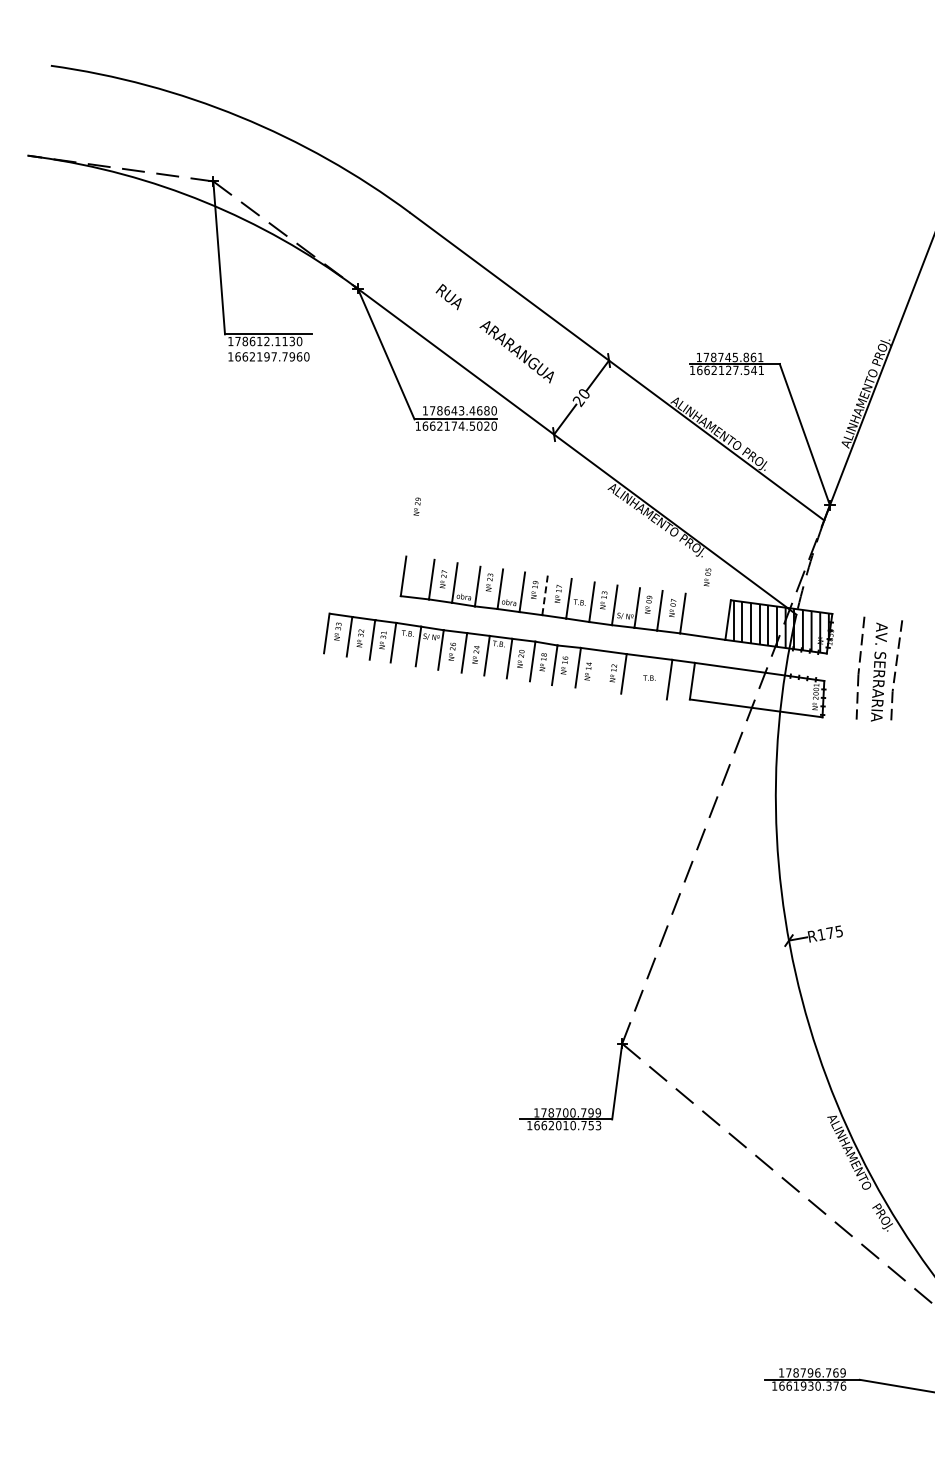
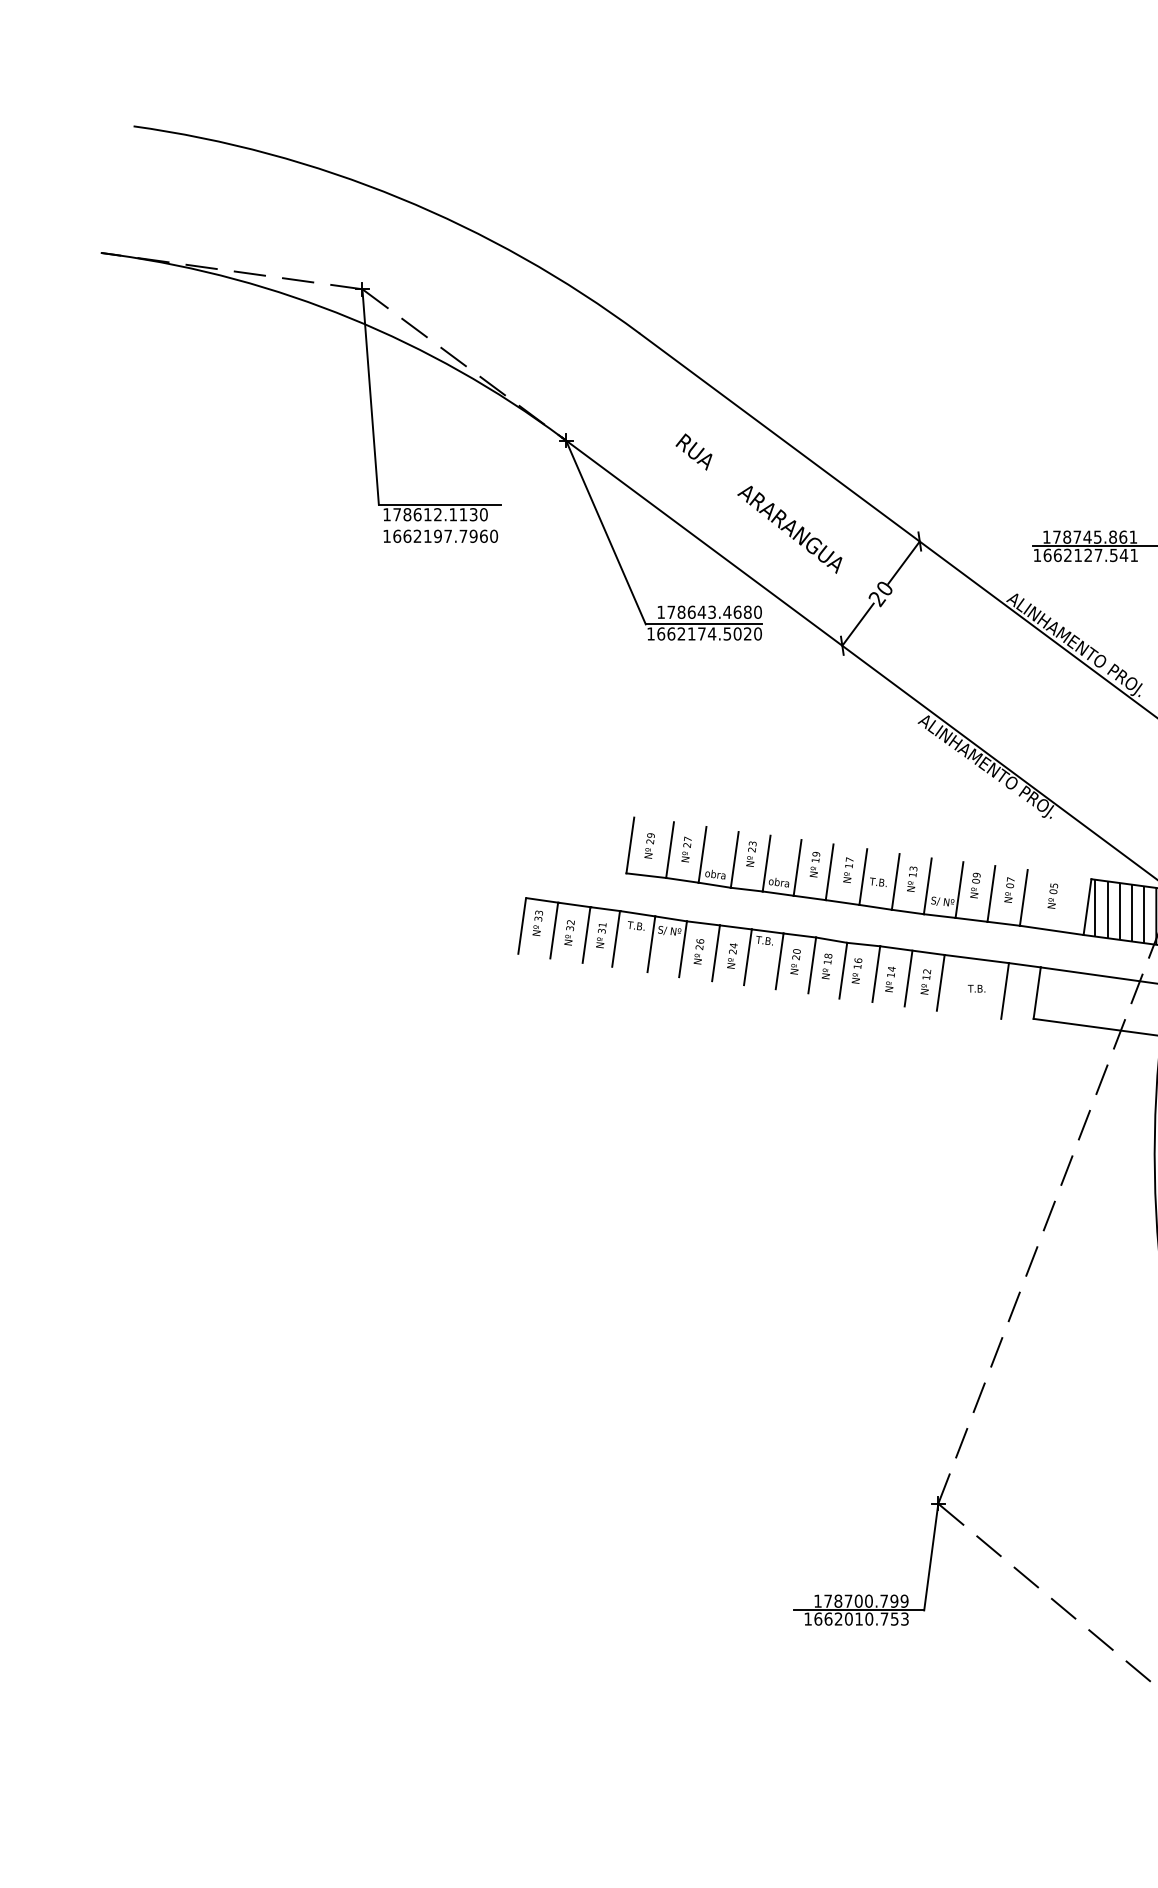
text: (416, 506) -> (648, 845), moved
text: (707, 577) -> (1052, 896), moved
line: (545, 595) -> (830, 872), dashed -> solid
line: (600, 670) -> (907, 978), added

